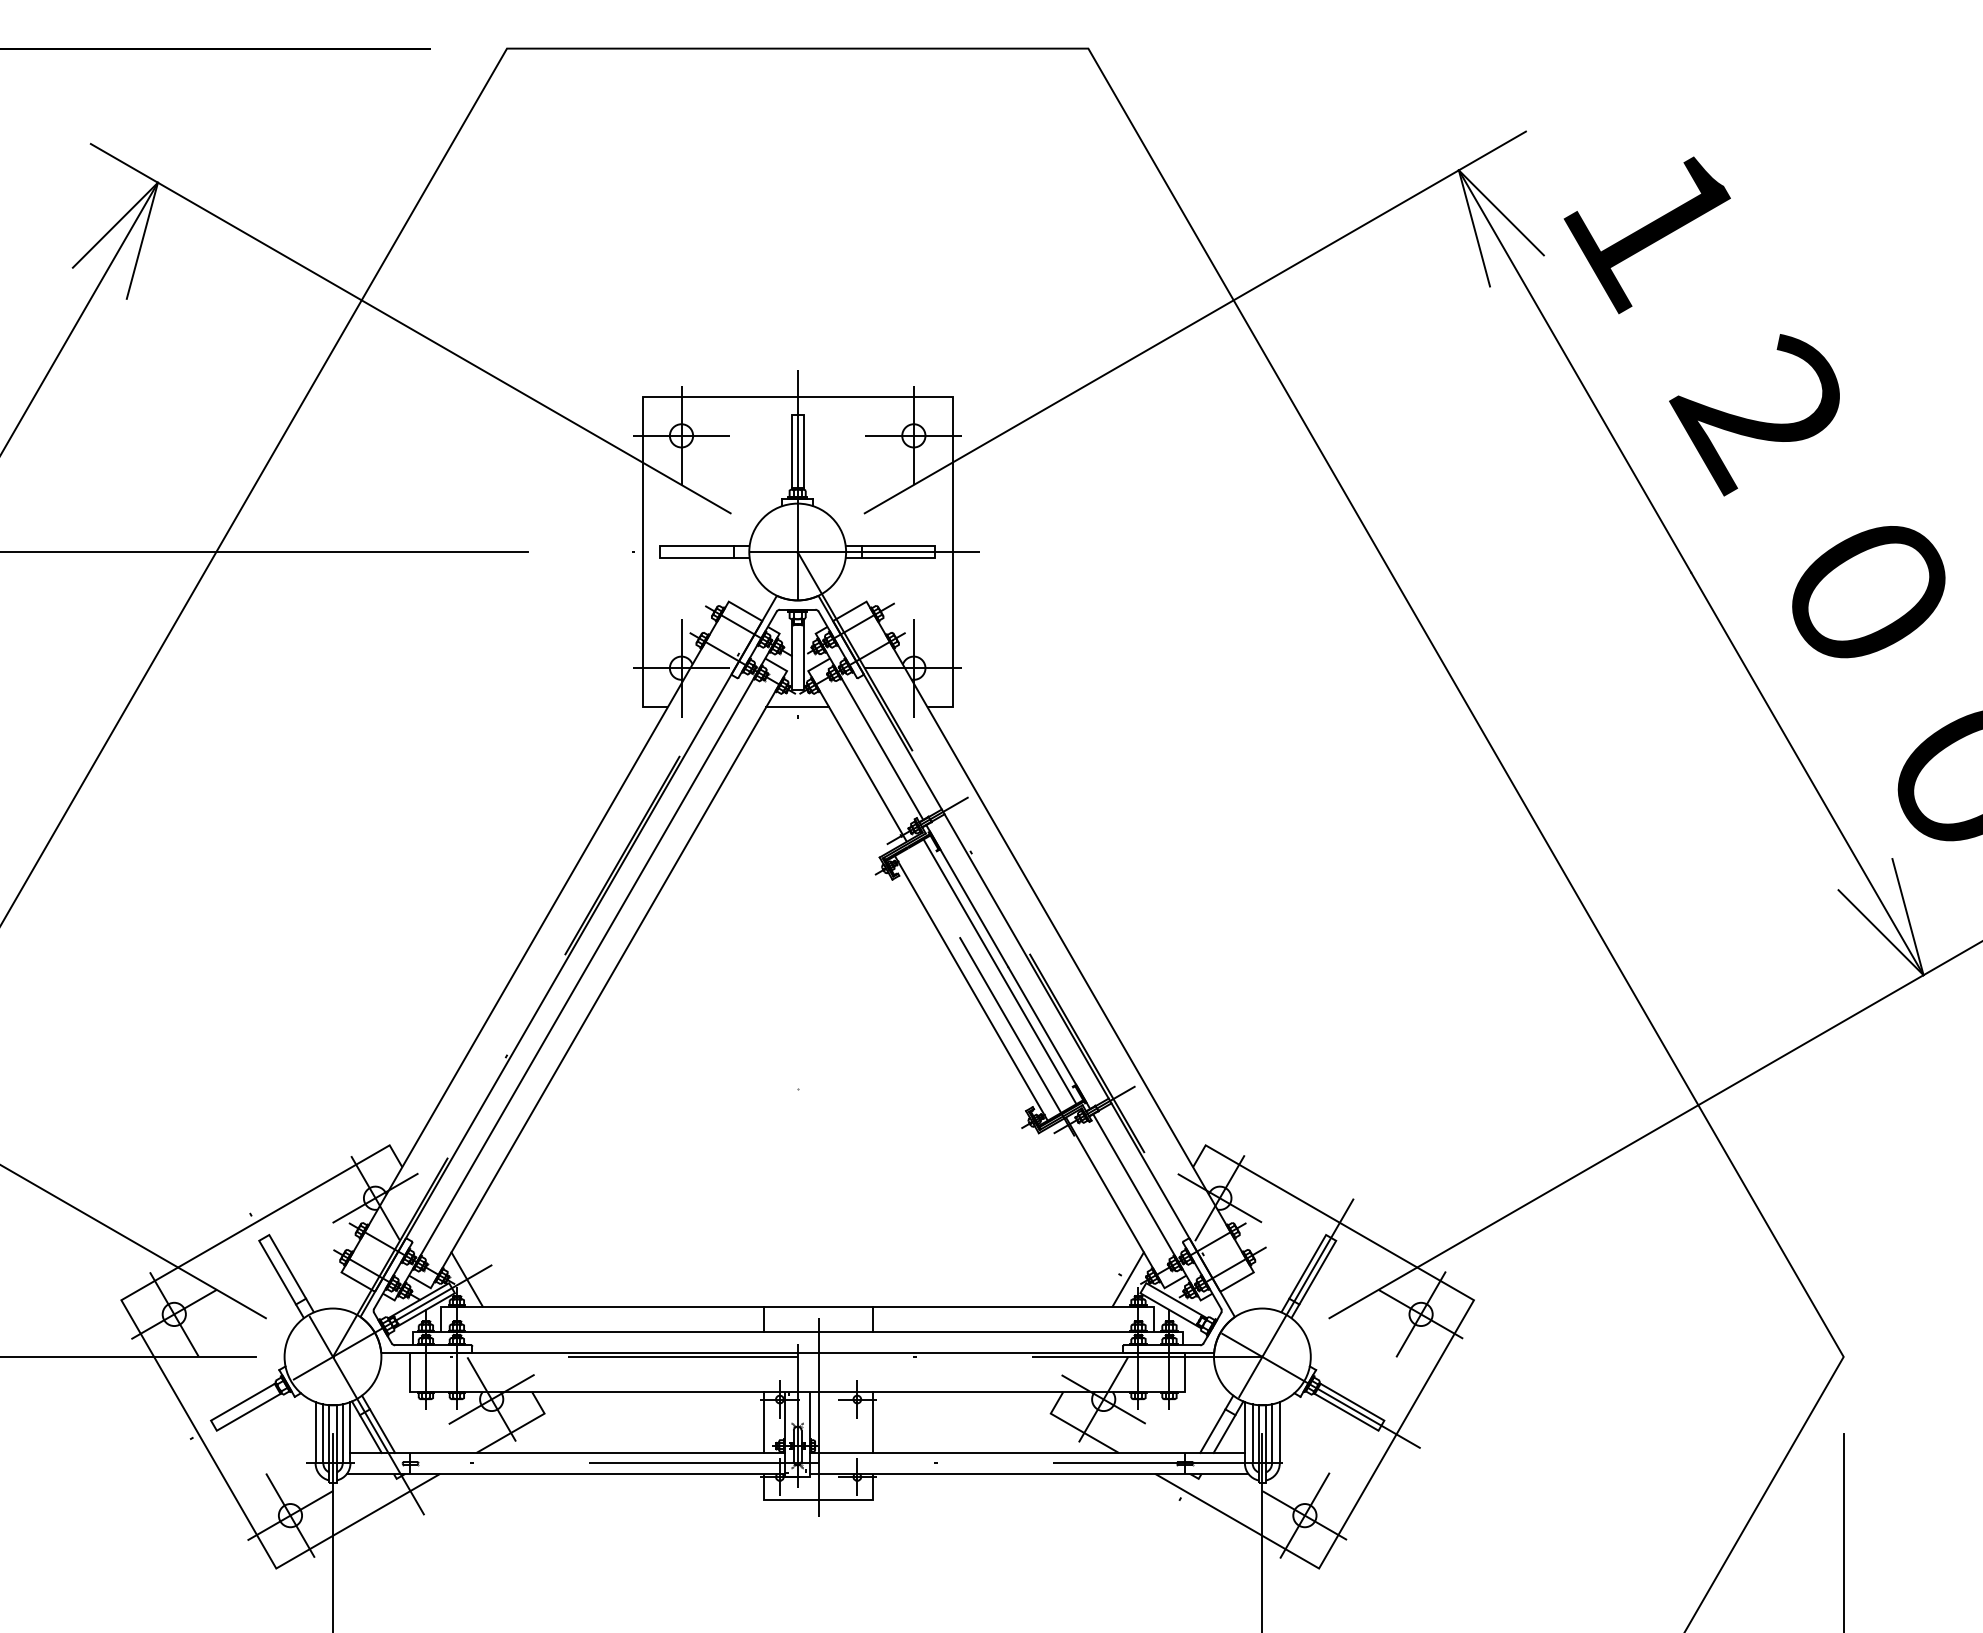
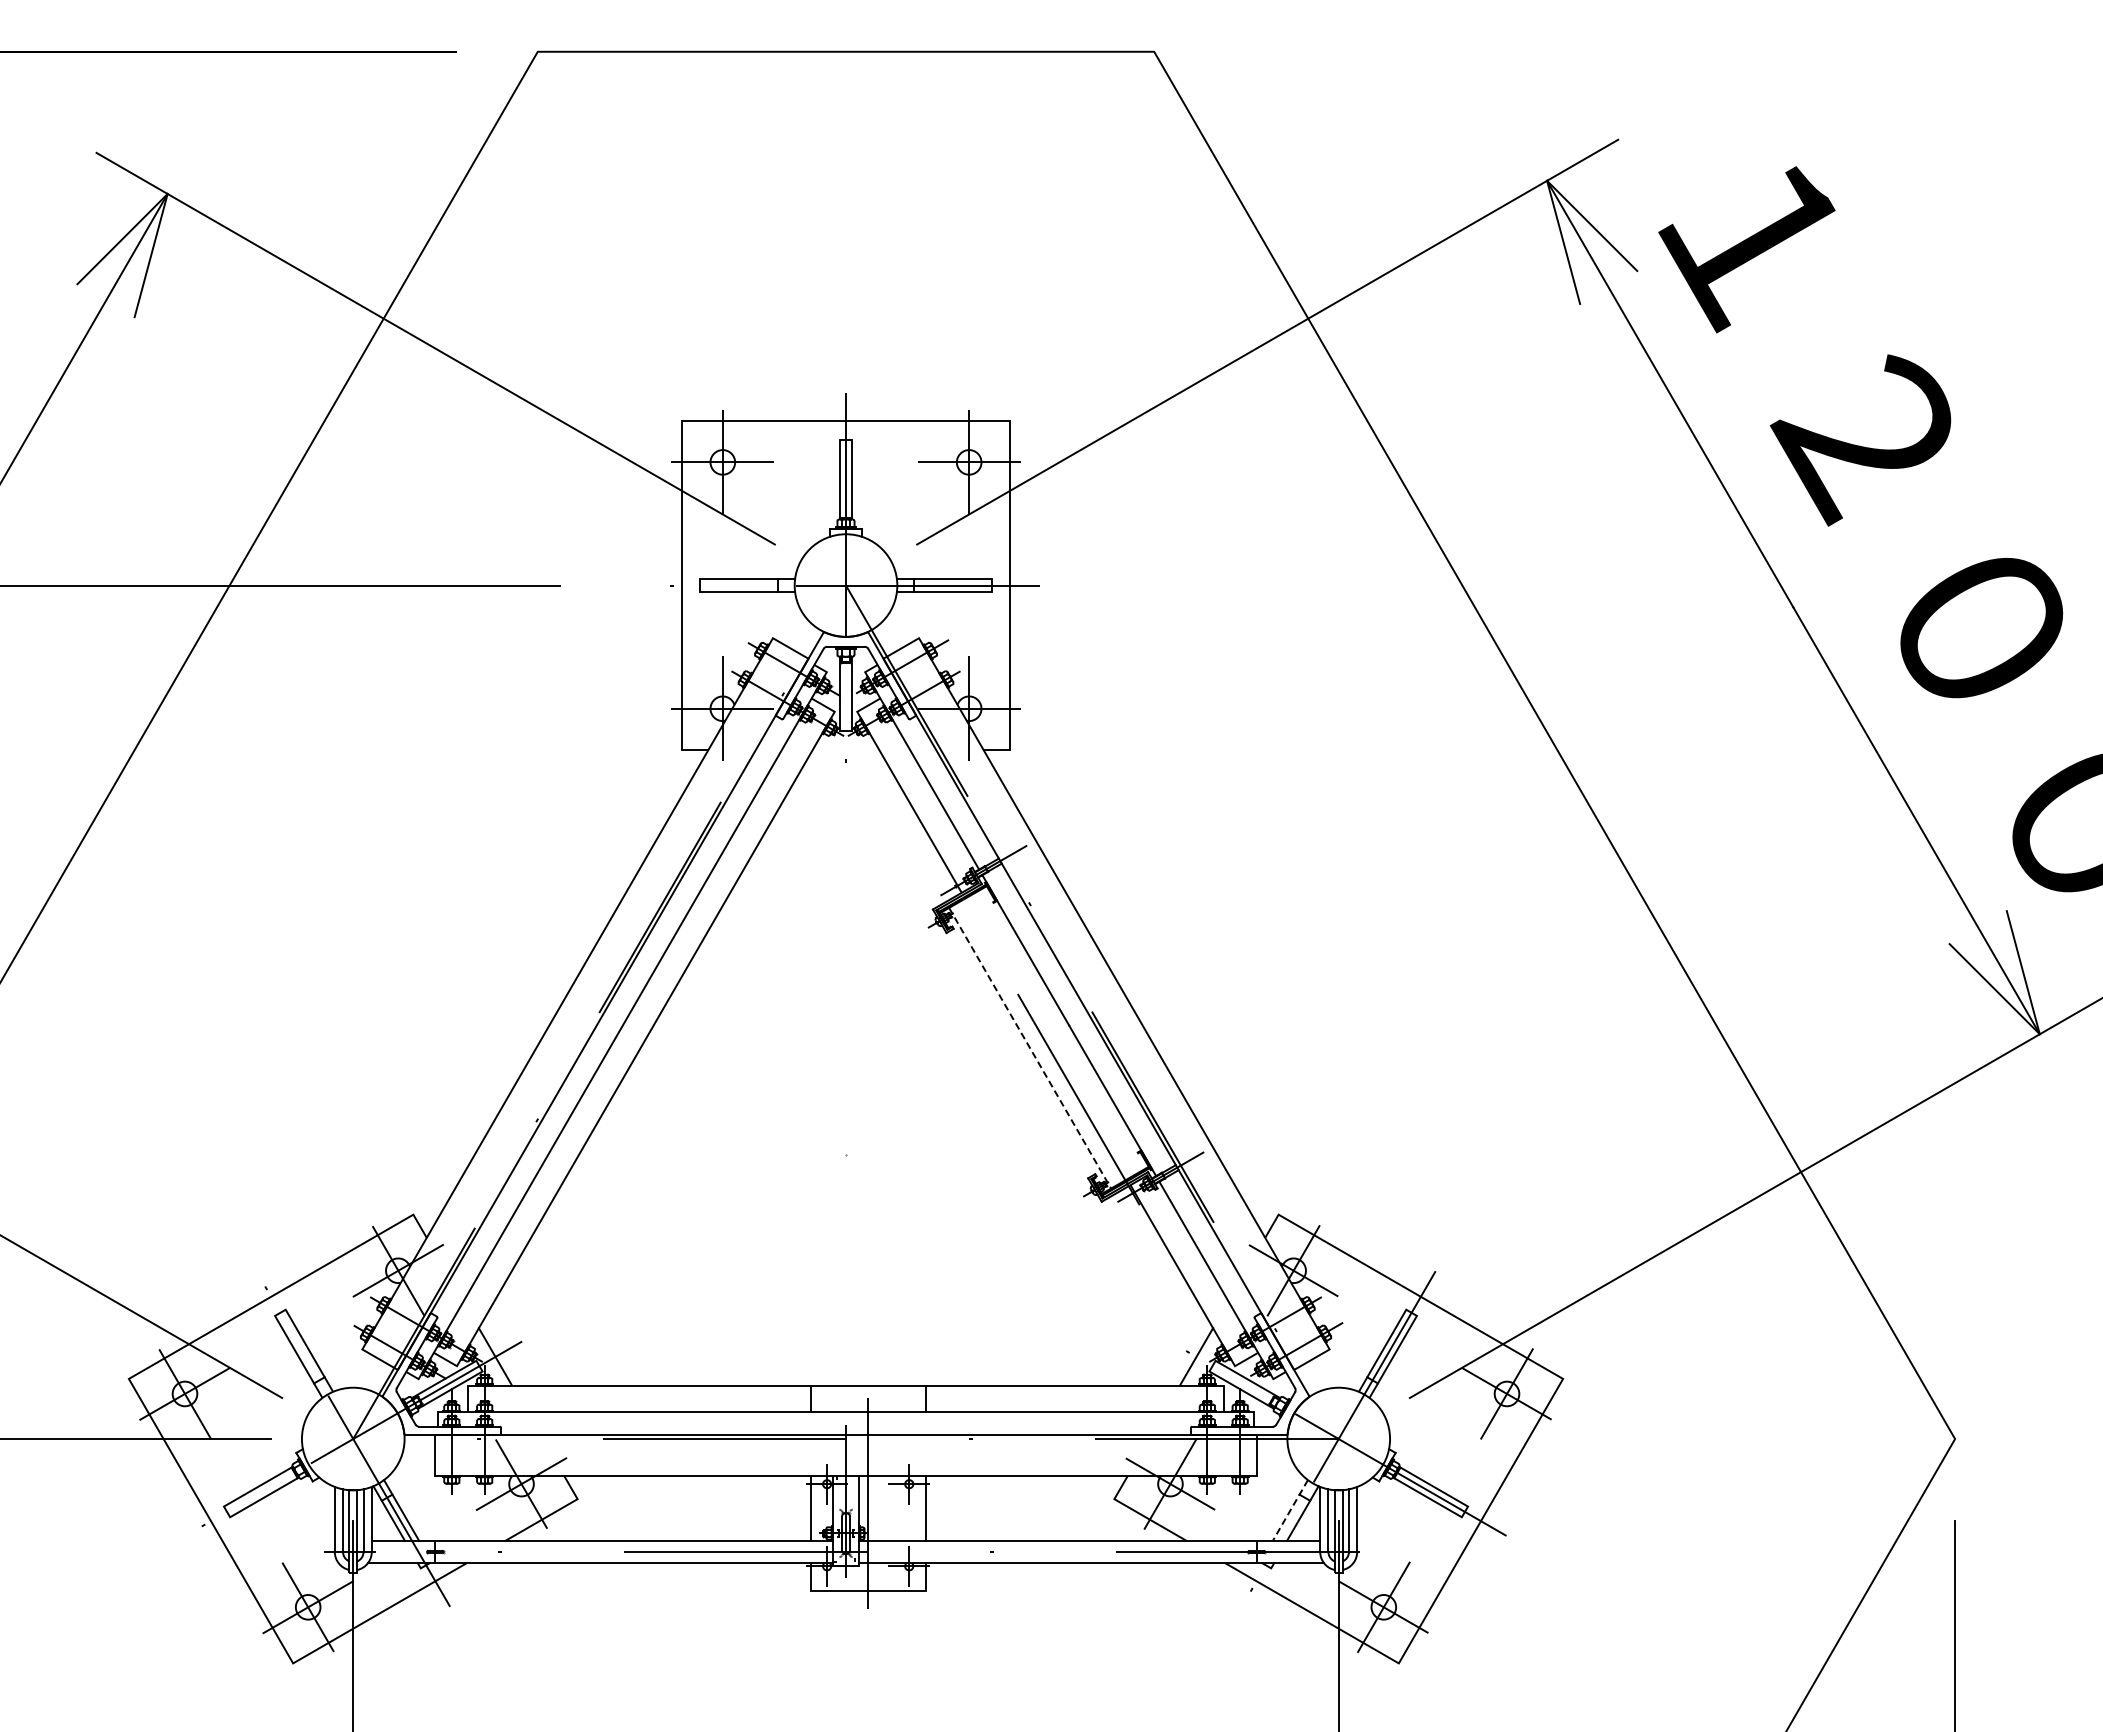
line: (797, 706) -> (845, 749), removed
line: (999, 971) -> (1060, 1030), removed
line: (971, 988) -> (1030, 1048), solid -> dashed
line: (1216, 1424) -> (1290, 1510), solid -> dashed

